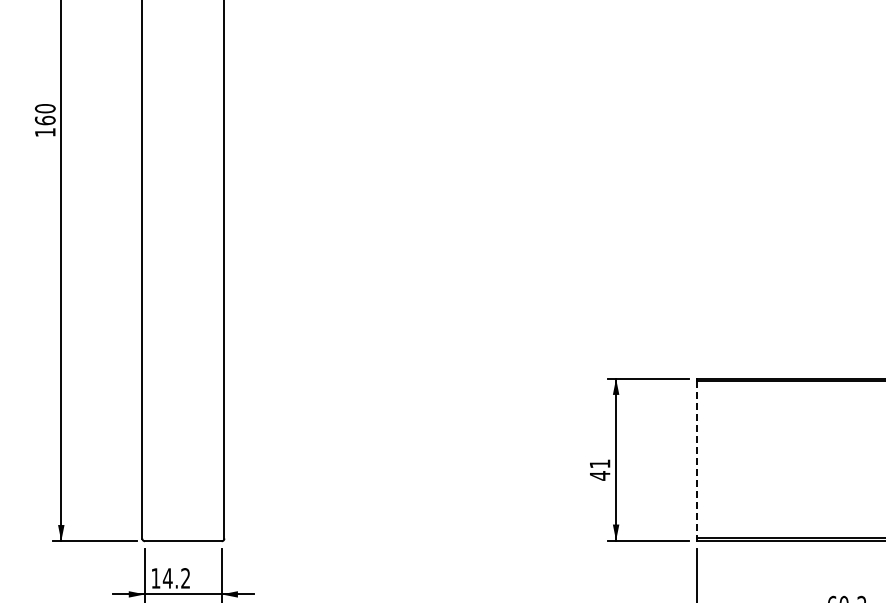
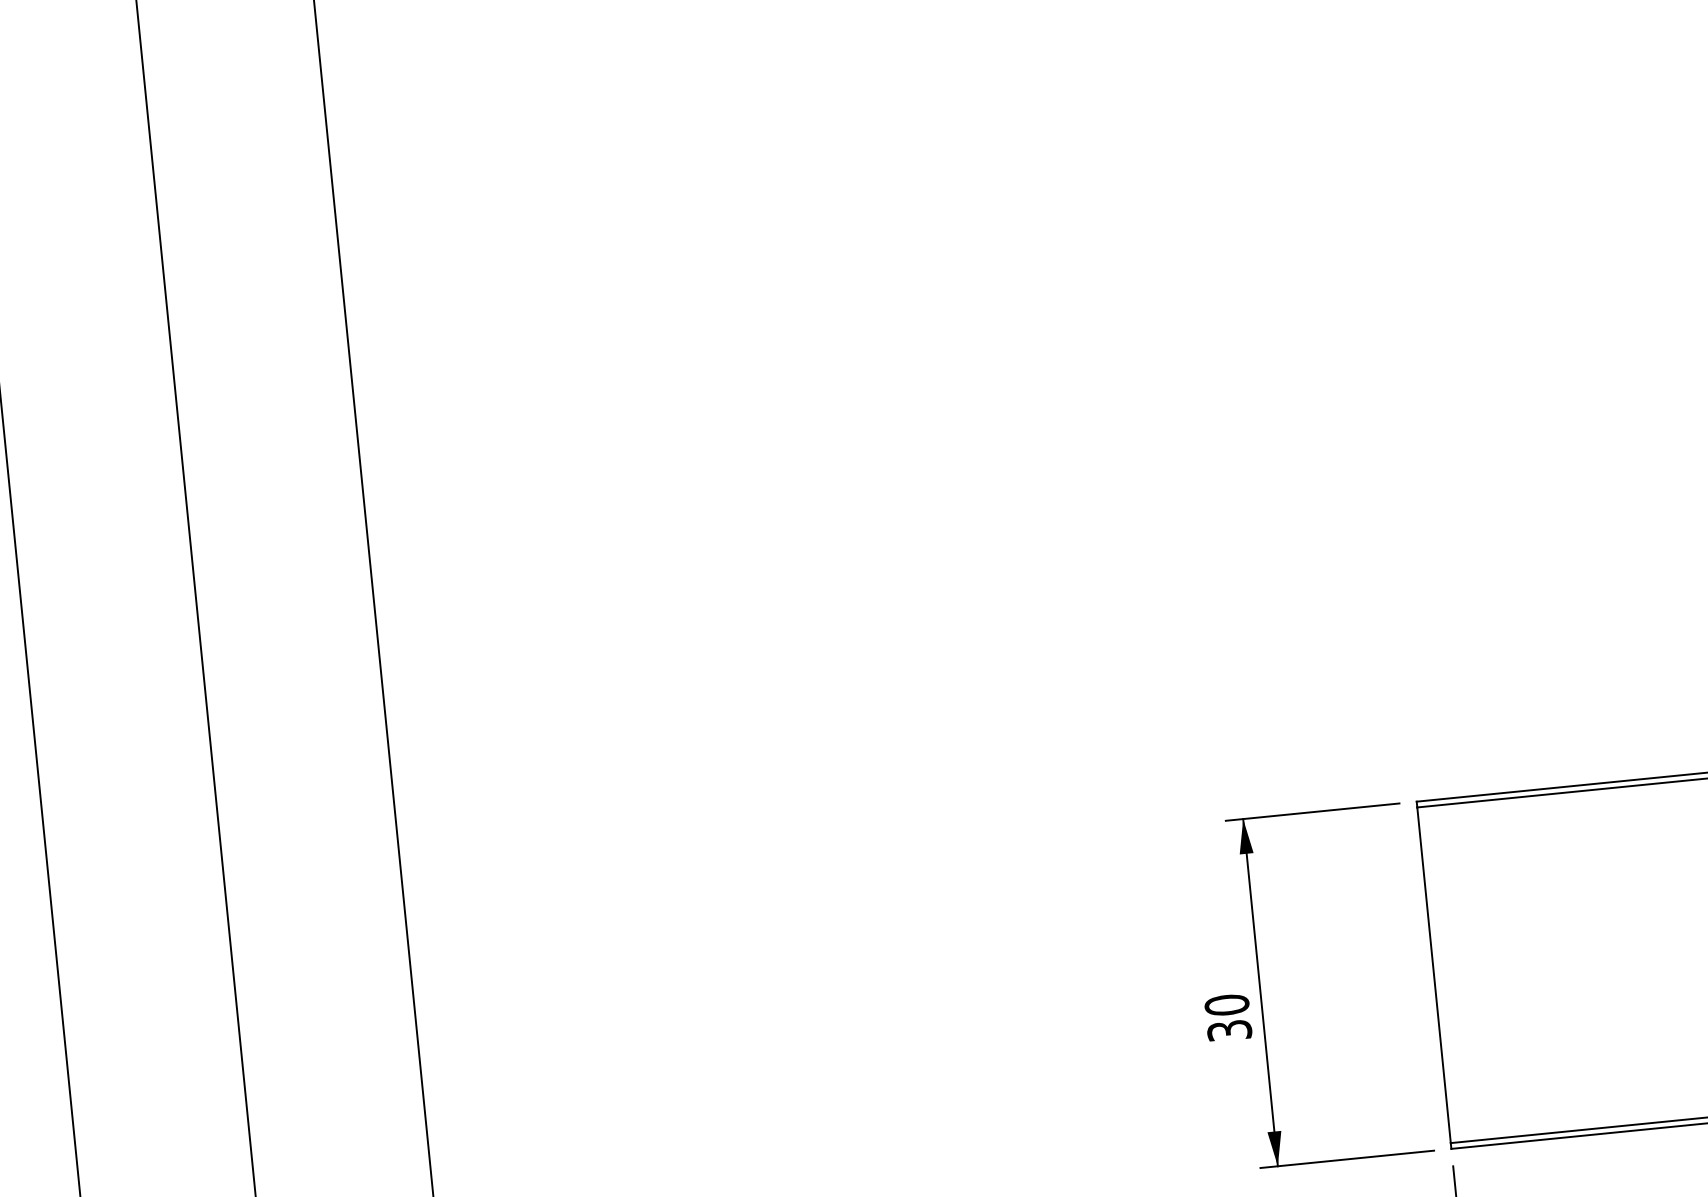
line: (697, 460) -> (1435, 976), dashed -> solid
text: (599, 469) -> (1227, 1017), 41 -> 30

